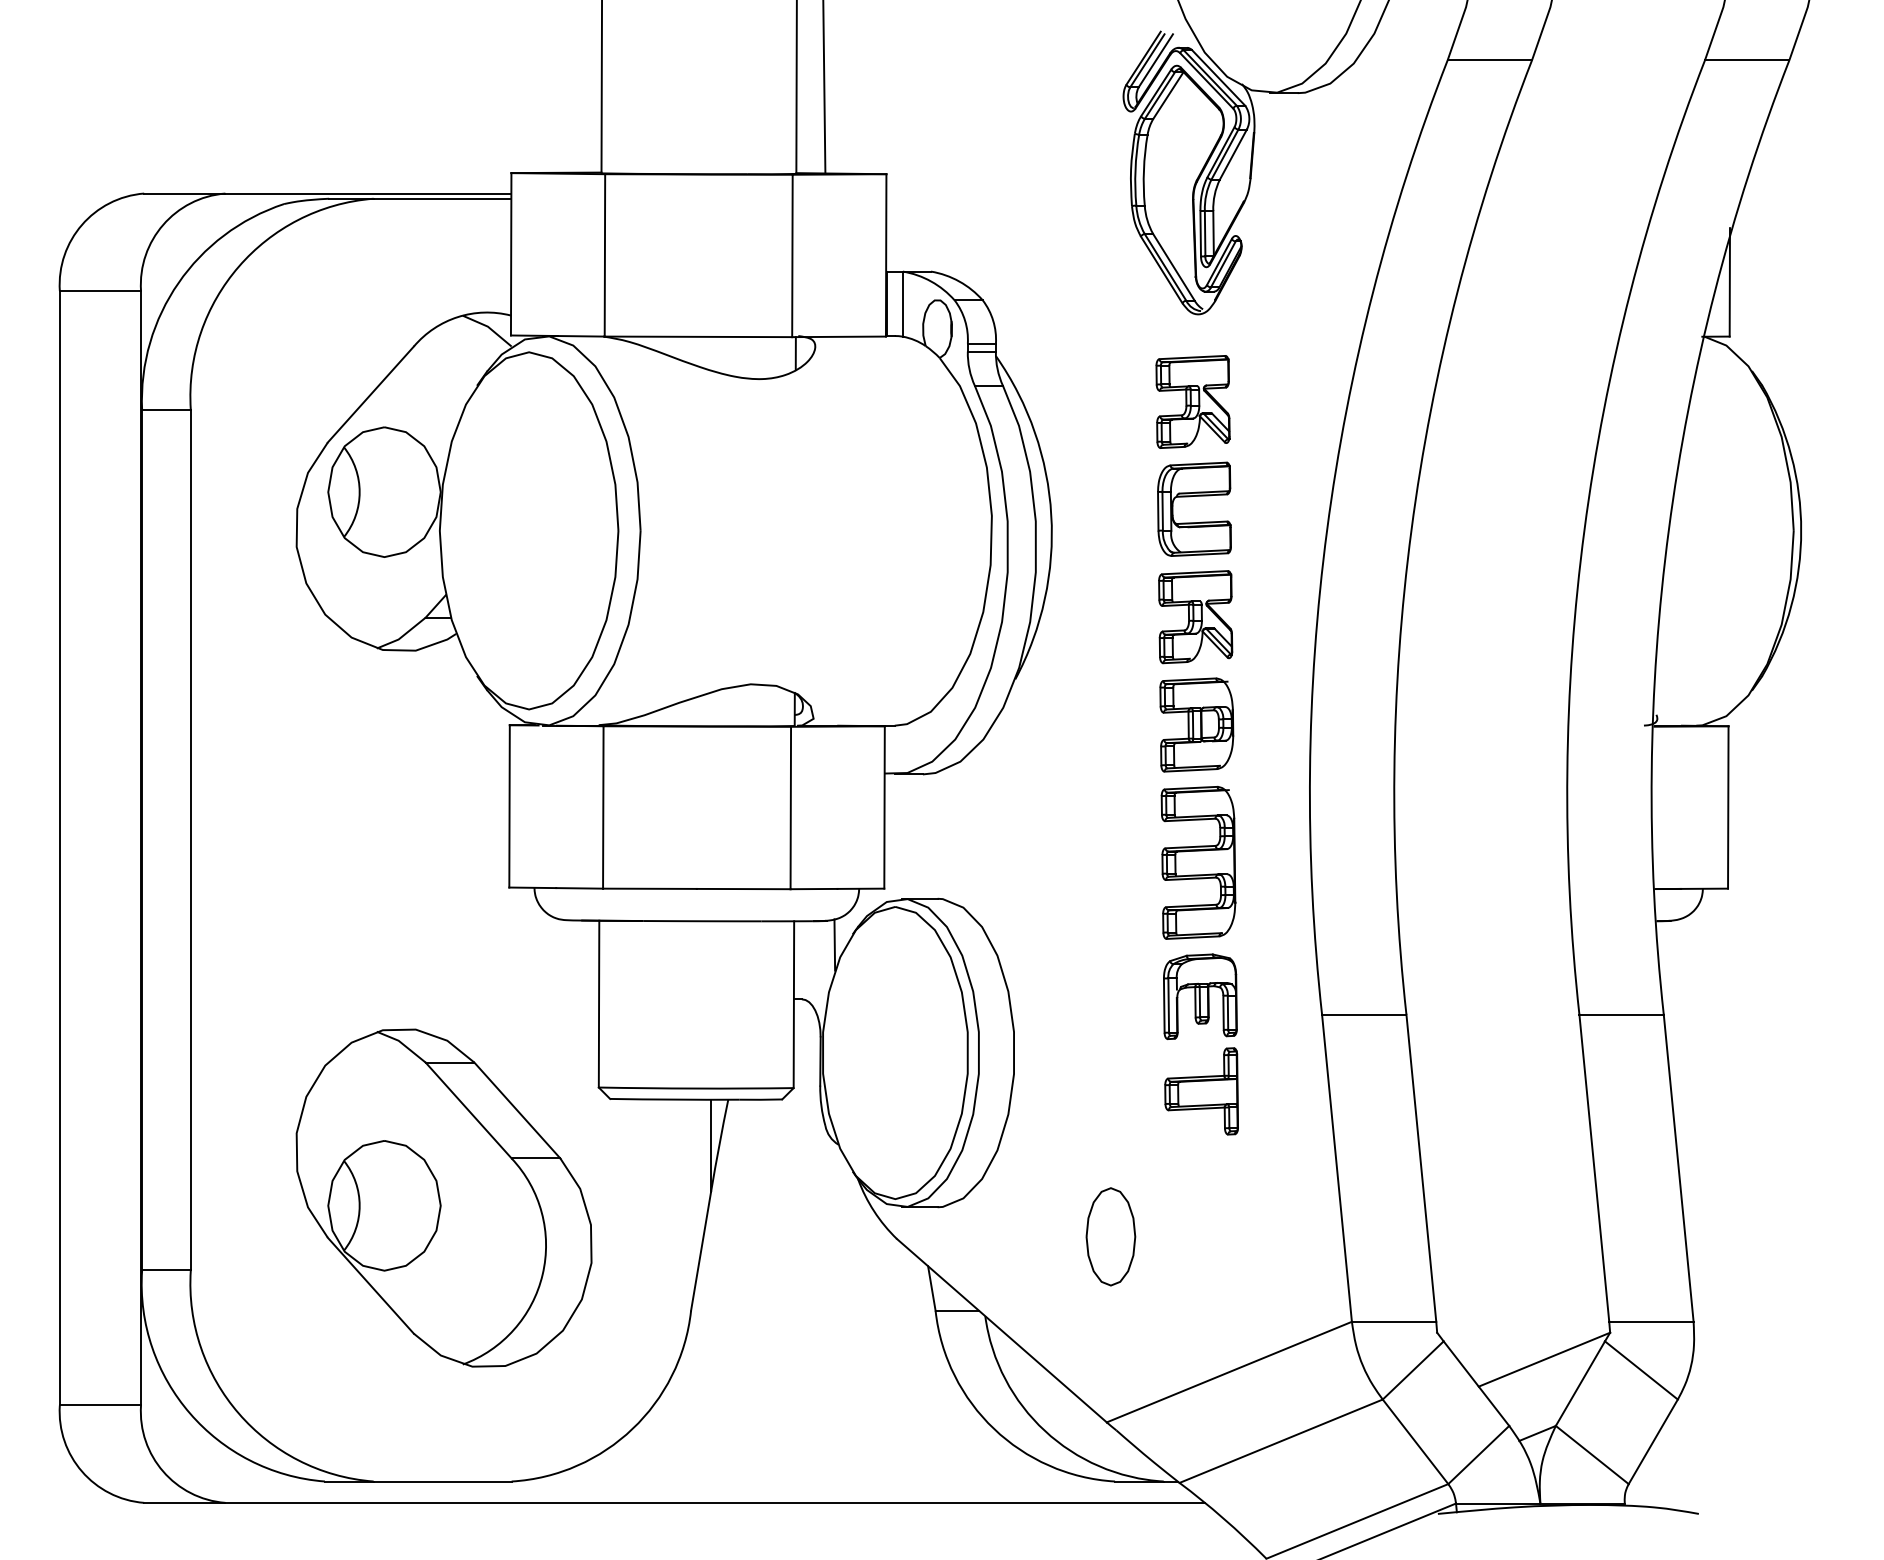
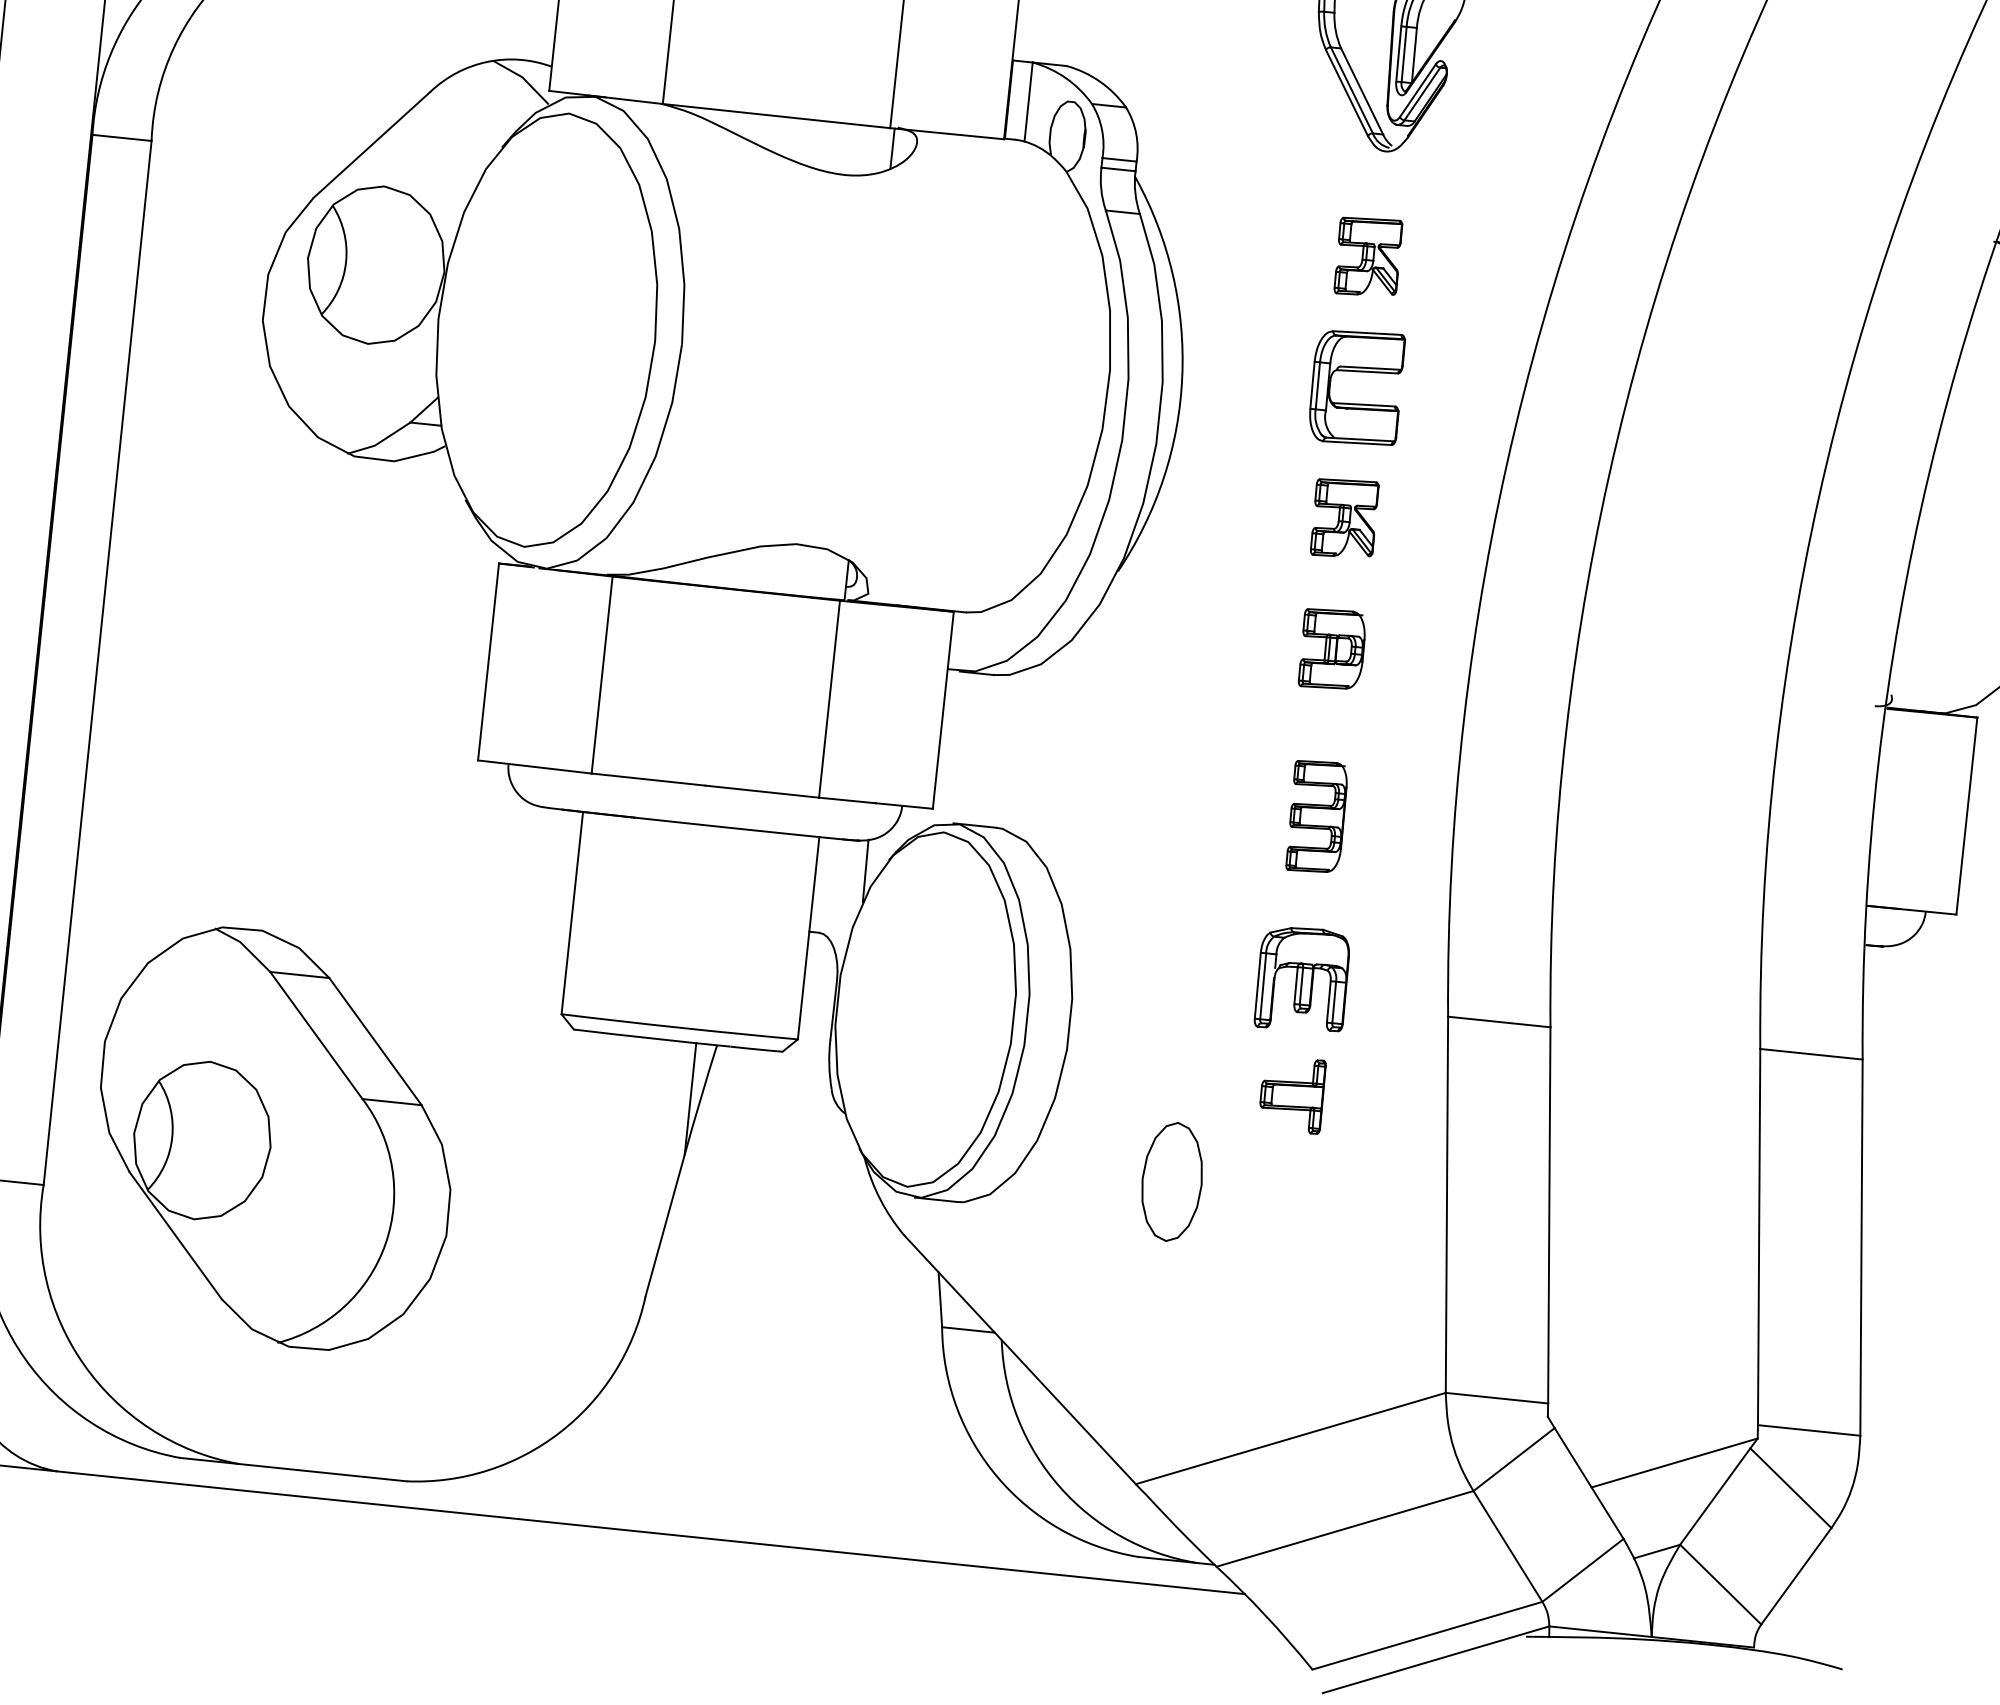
part: (1192, 401) -> (1367, 256), size x0.7
part: (1195, 617) -> (1344, 518), size x0.7
part: (1196, 724) -> (1332, 648), size x0.7
part: (1198, 862) -> (1317, 816), size x0.6
part: (1201, 1091) -> (1292, 1094), size x0.7
part: (443, 1197) -> (274, 1137), moved
part: (1110, 1236) -> (1171, 1181), moved

